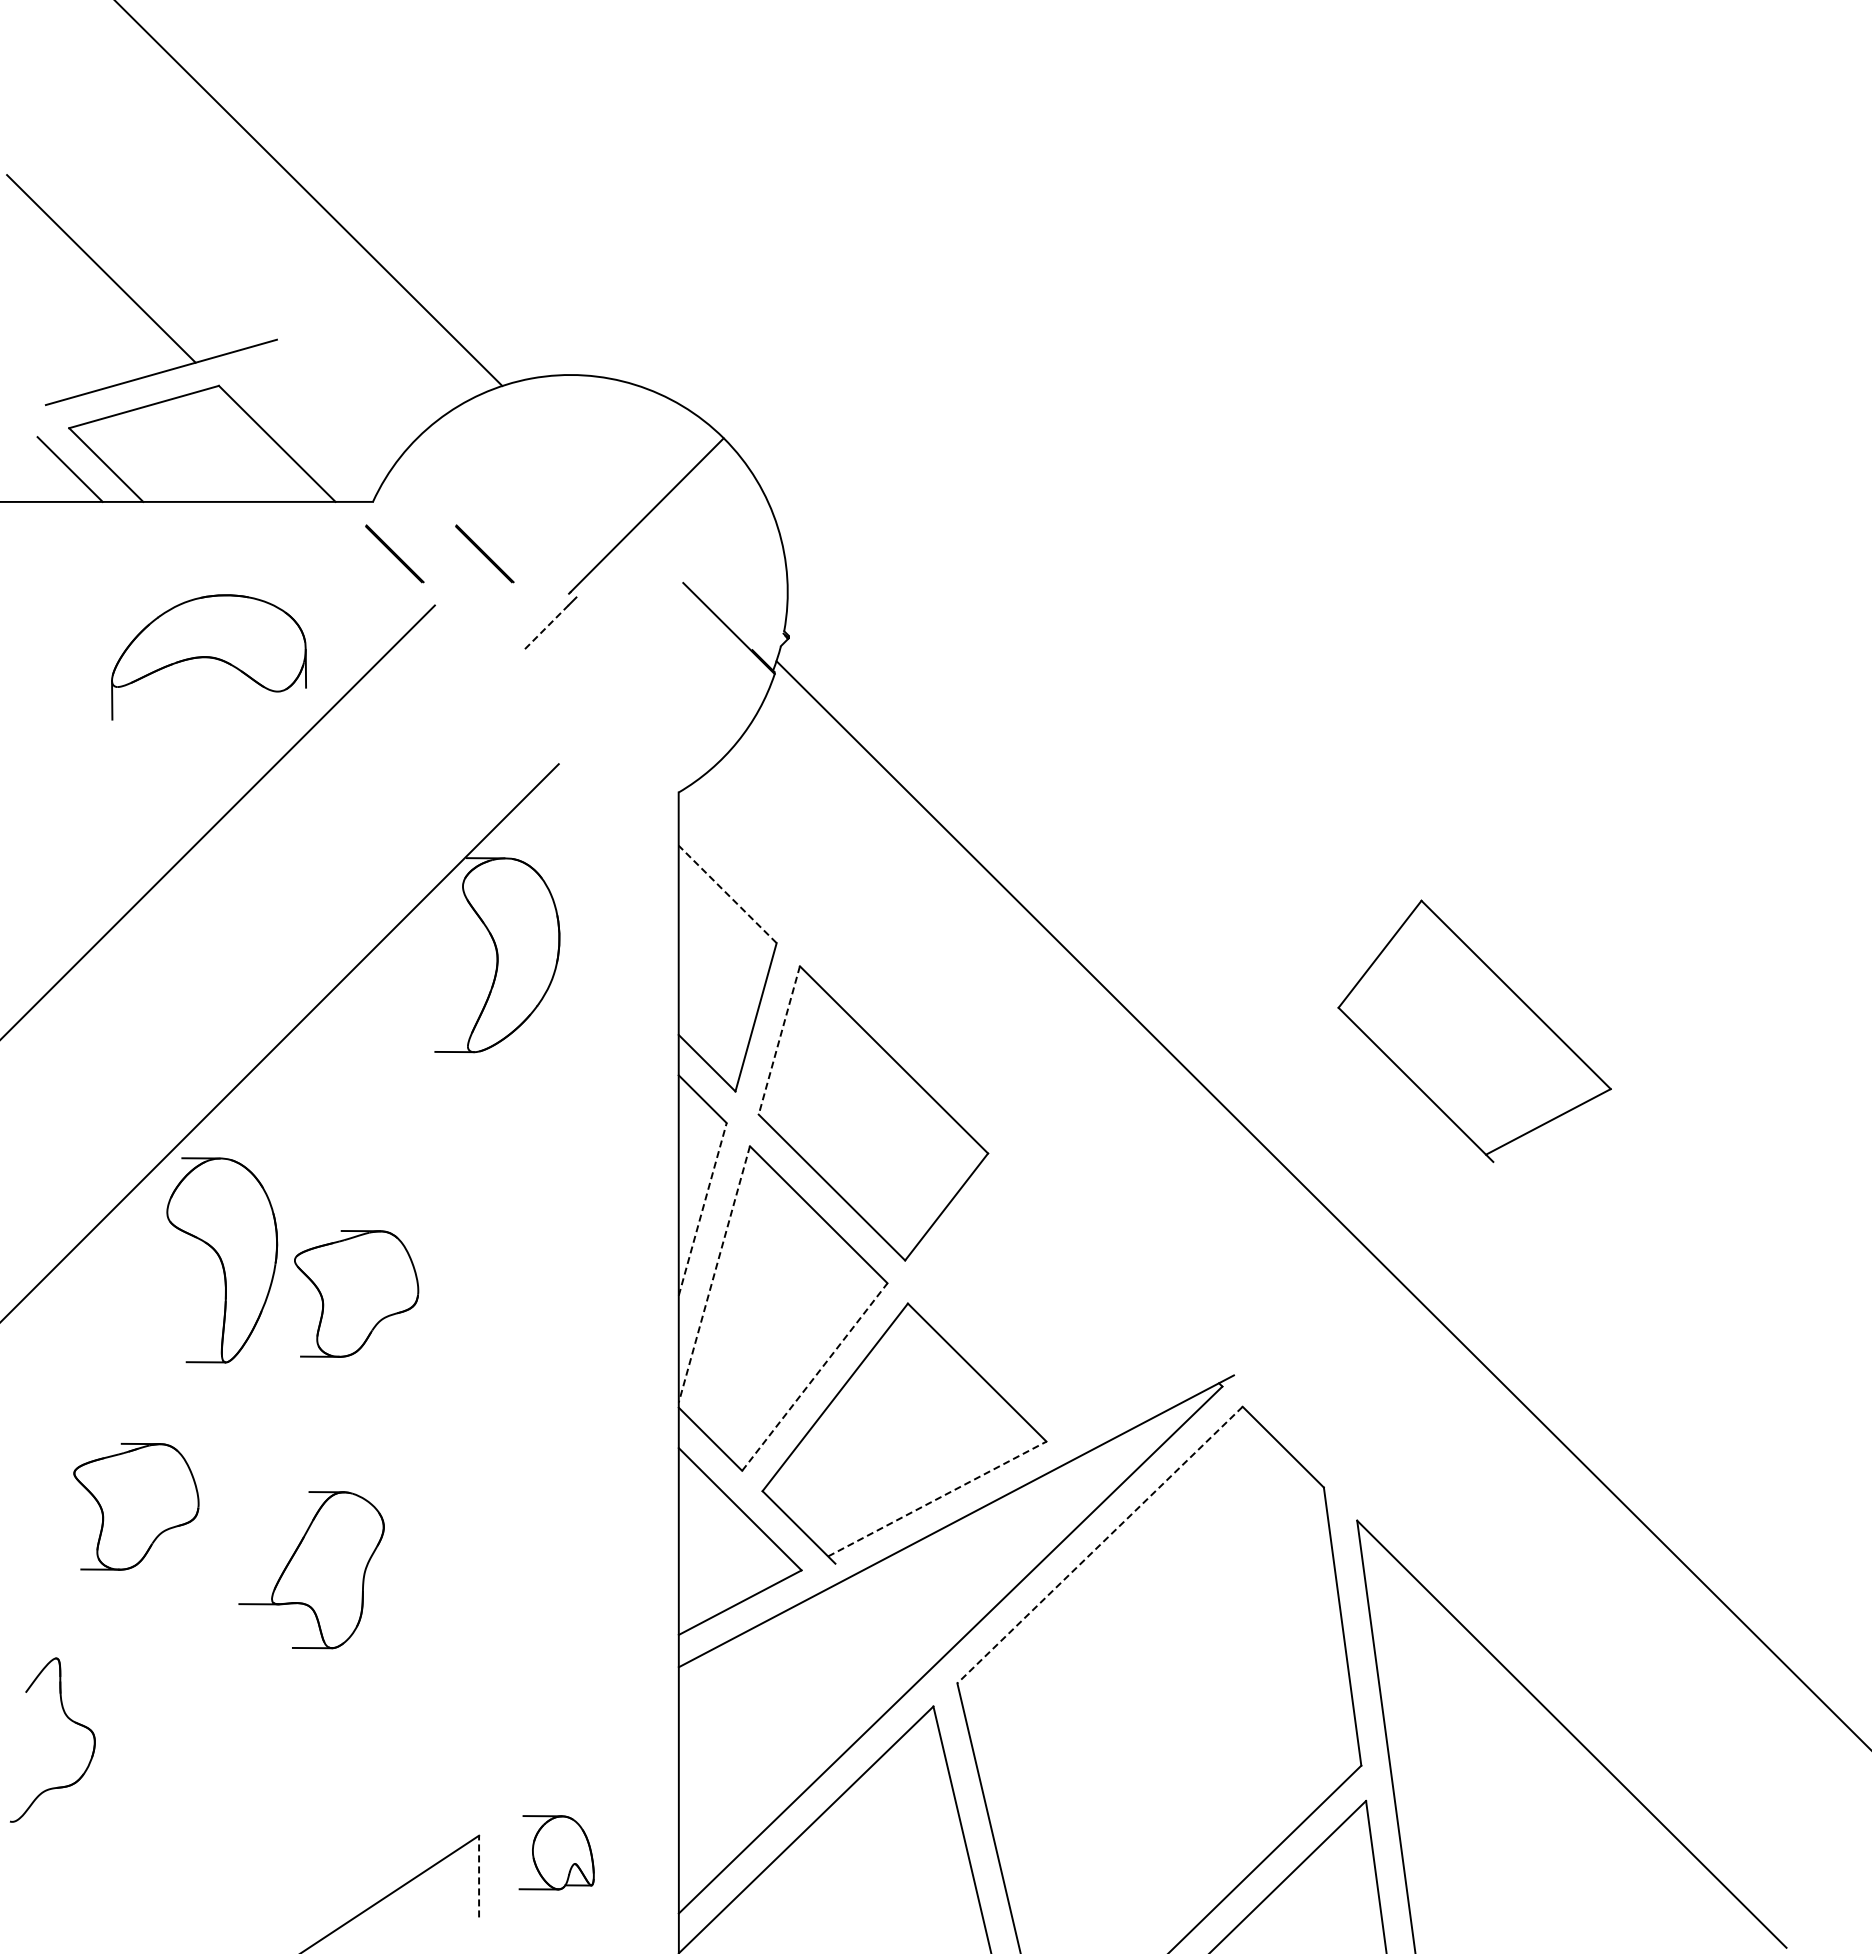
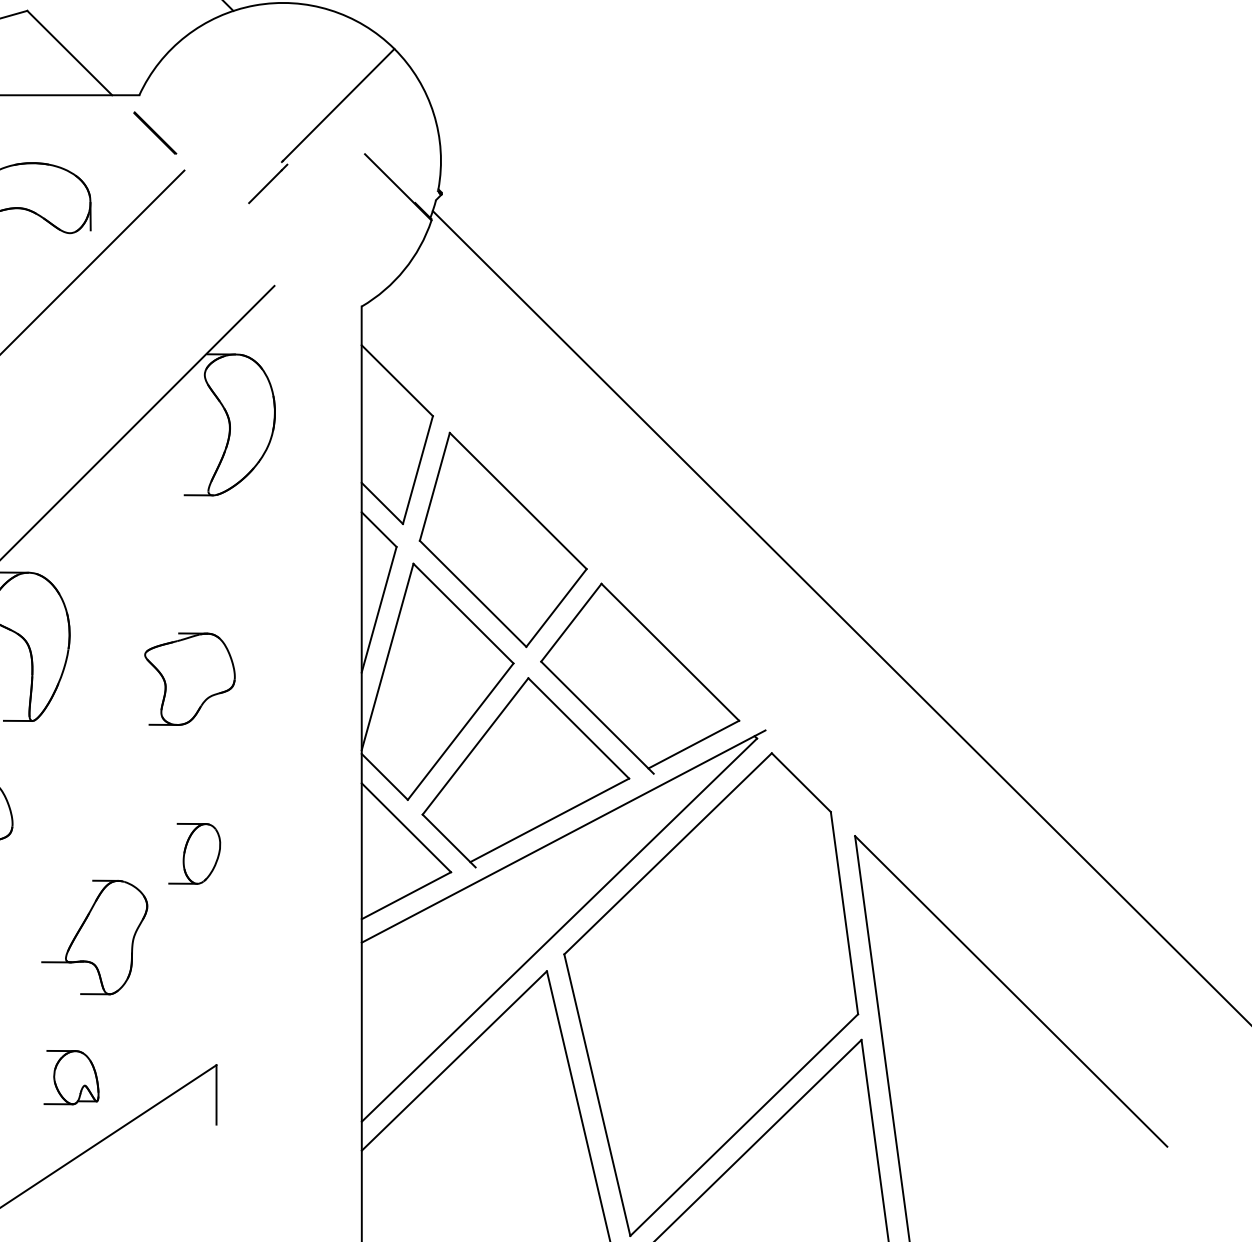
line: (484, 553) -> (220, 132), removed
line: (546, 627) -> (265, 186), dashed -> solid
line: (727, 894) -> (397, 380), dashed -> solid
part: (1474, 1030) -> (640, 678), moved
line: (779, 1040) -> (434, 486), dashed -> solid
line: (702, 1209) -> (378, 609), dashed -> solid
line: (714, 1274) -> (387, 657), dashed -> solid
part: (356, 1293) -> (189, 678), moved
line: (814, 1377) -> (460, 731), dashed -> solid
line: (937, 1498) -> (549, 819), dashed -> solid
part: (449, 1545) -> (195, 854), added
line: (1100, 1545) -> (668, 854), dashed -> solid
part: (311, 1570) -> (94, 937), moved
part: (556, 1852) -> (71, 1077), moved
line: (479, 1876) -> (216, 1094), dashed -> solid

